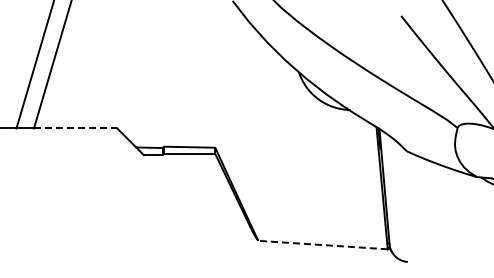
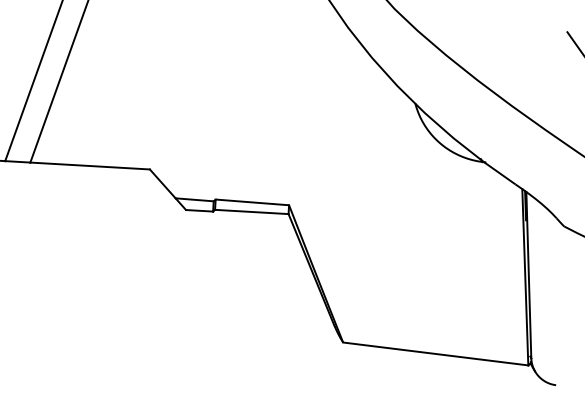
line: (75, 128) -> (89, 166), dashed -> solid
line: (323, 245) -> (436, 354), dashed -> solid

